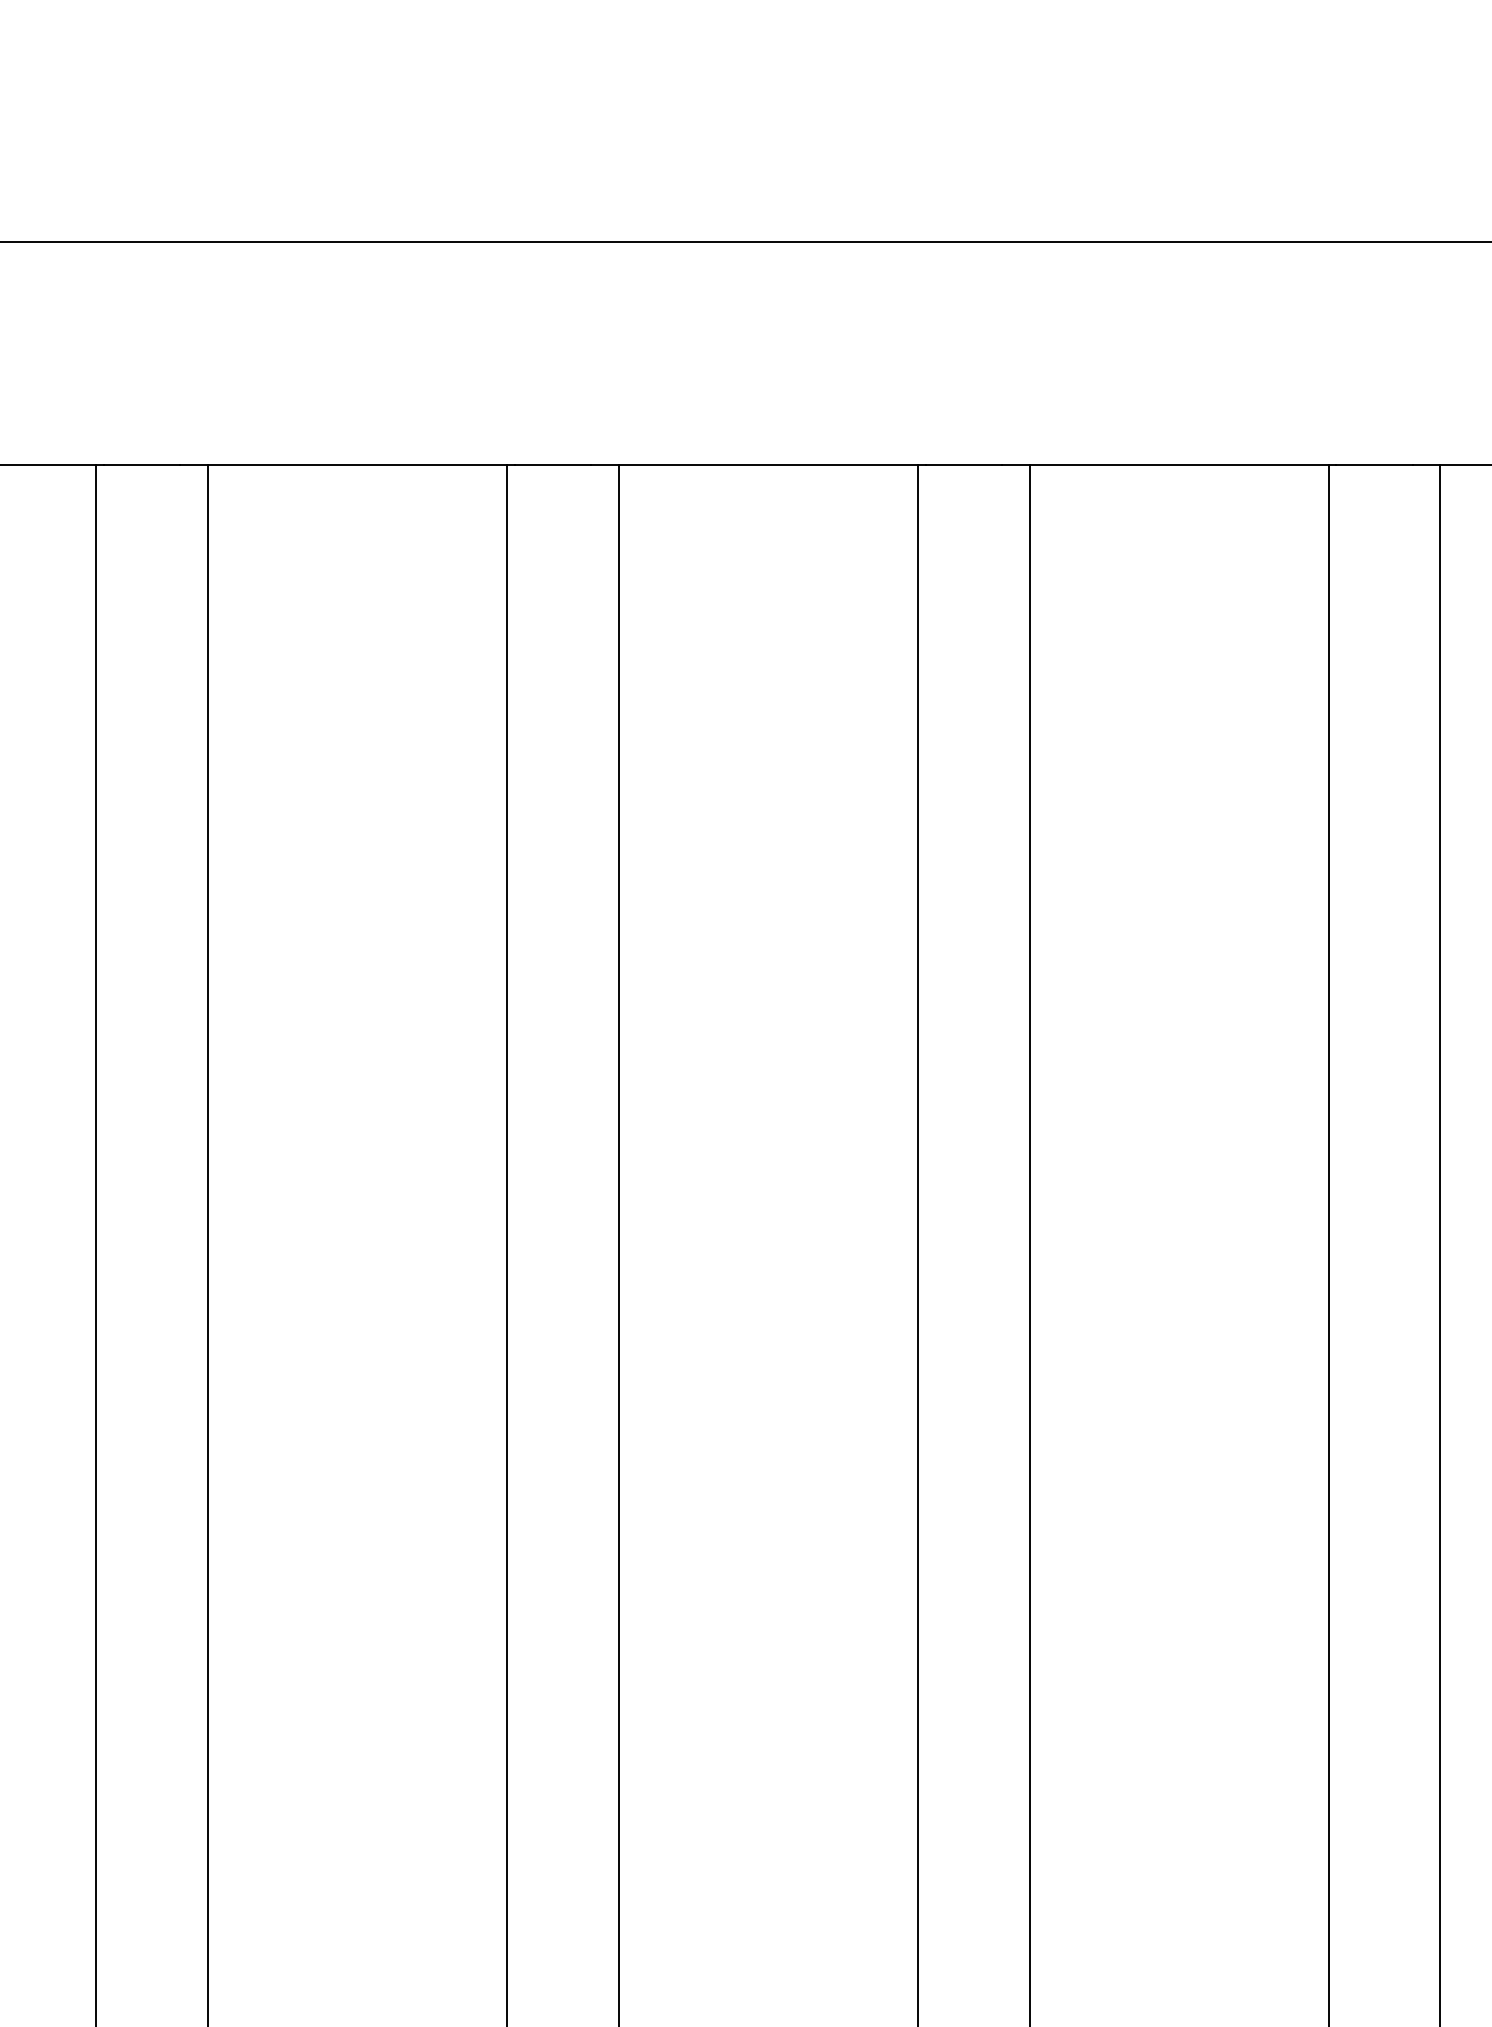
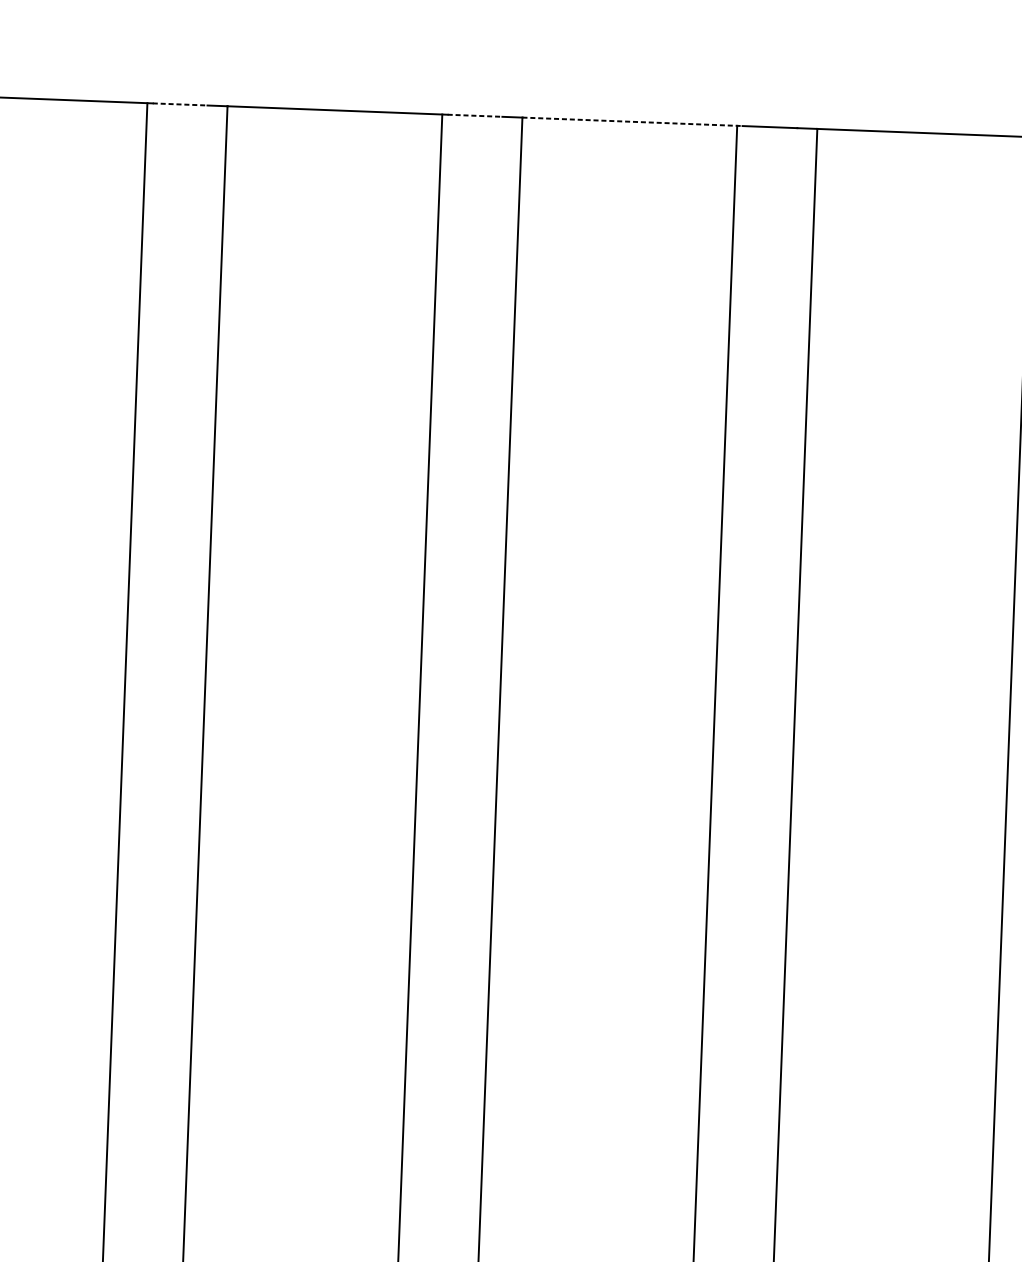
line: (142, 465) -> (180, 104), solid -> dashed
line: (553, 465) -> (475, 116), solid -> dashed
line: (772, 465) -> (632, 122), solid -> dashed

